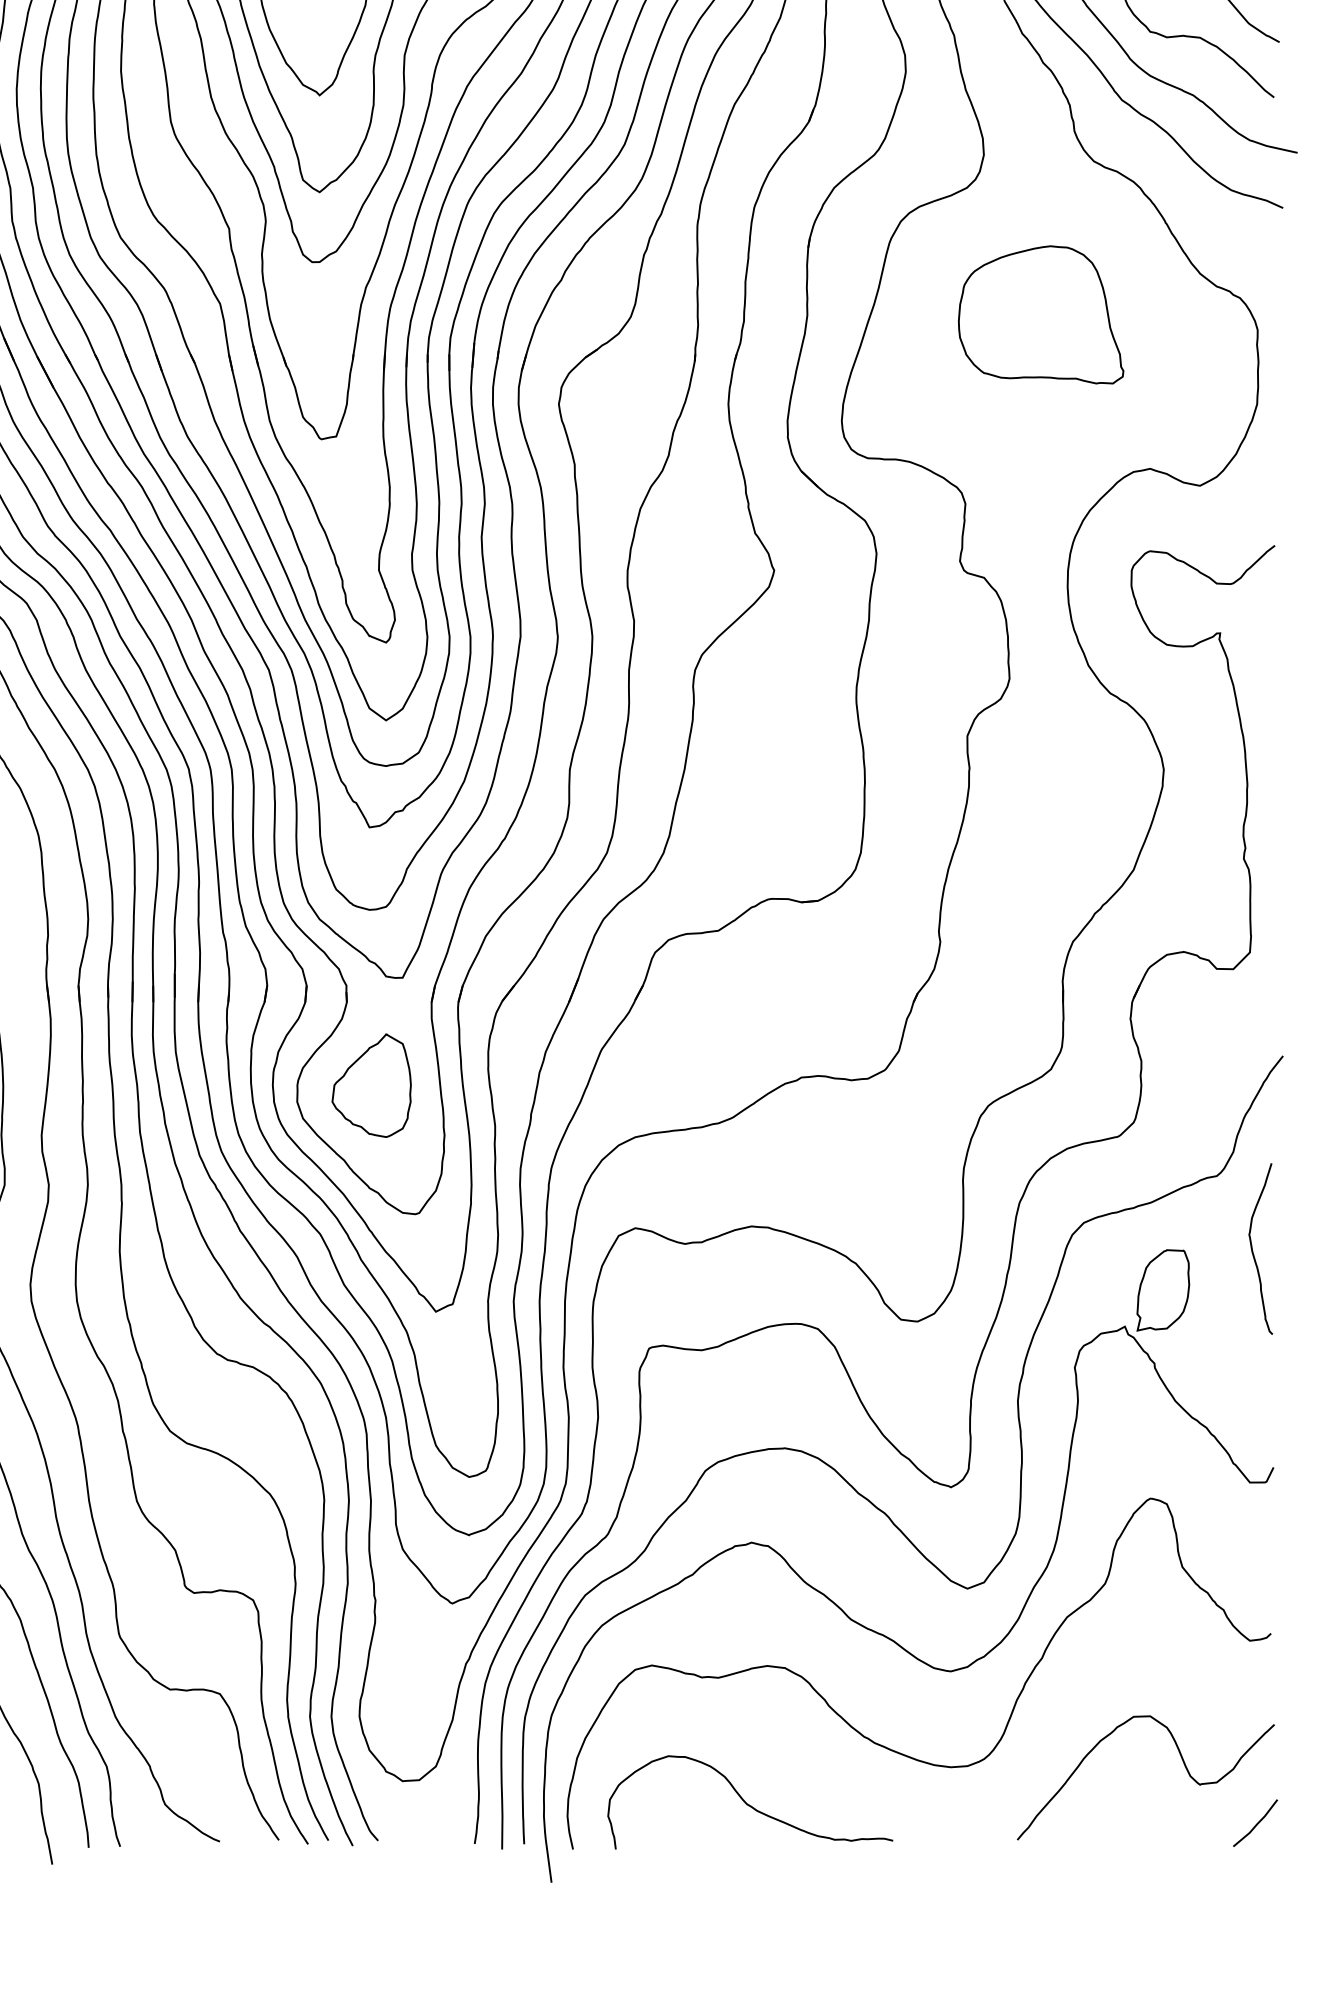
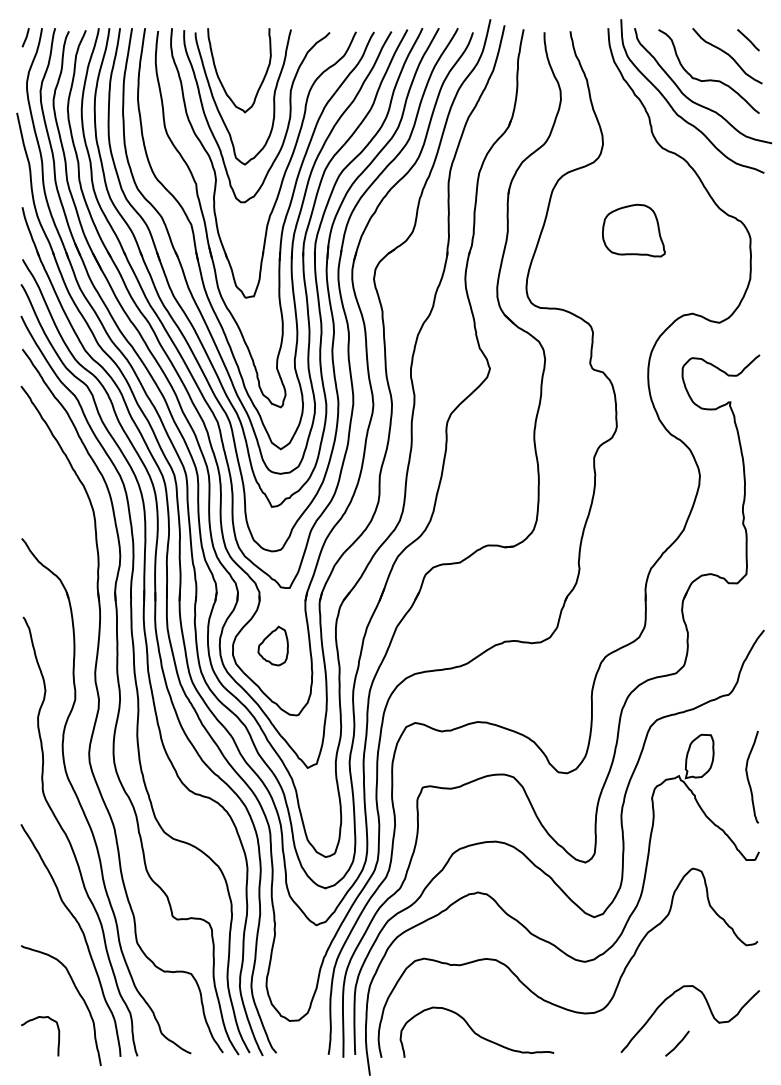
part: (1040, 314) -> (633, 230), size x0.7
part: (372, 1084) -> (273, 645), size x0.7
curve: (1253, 1247) -> (748, 776), moved
line: (1255, 1822) -> (677, 1043), moved

